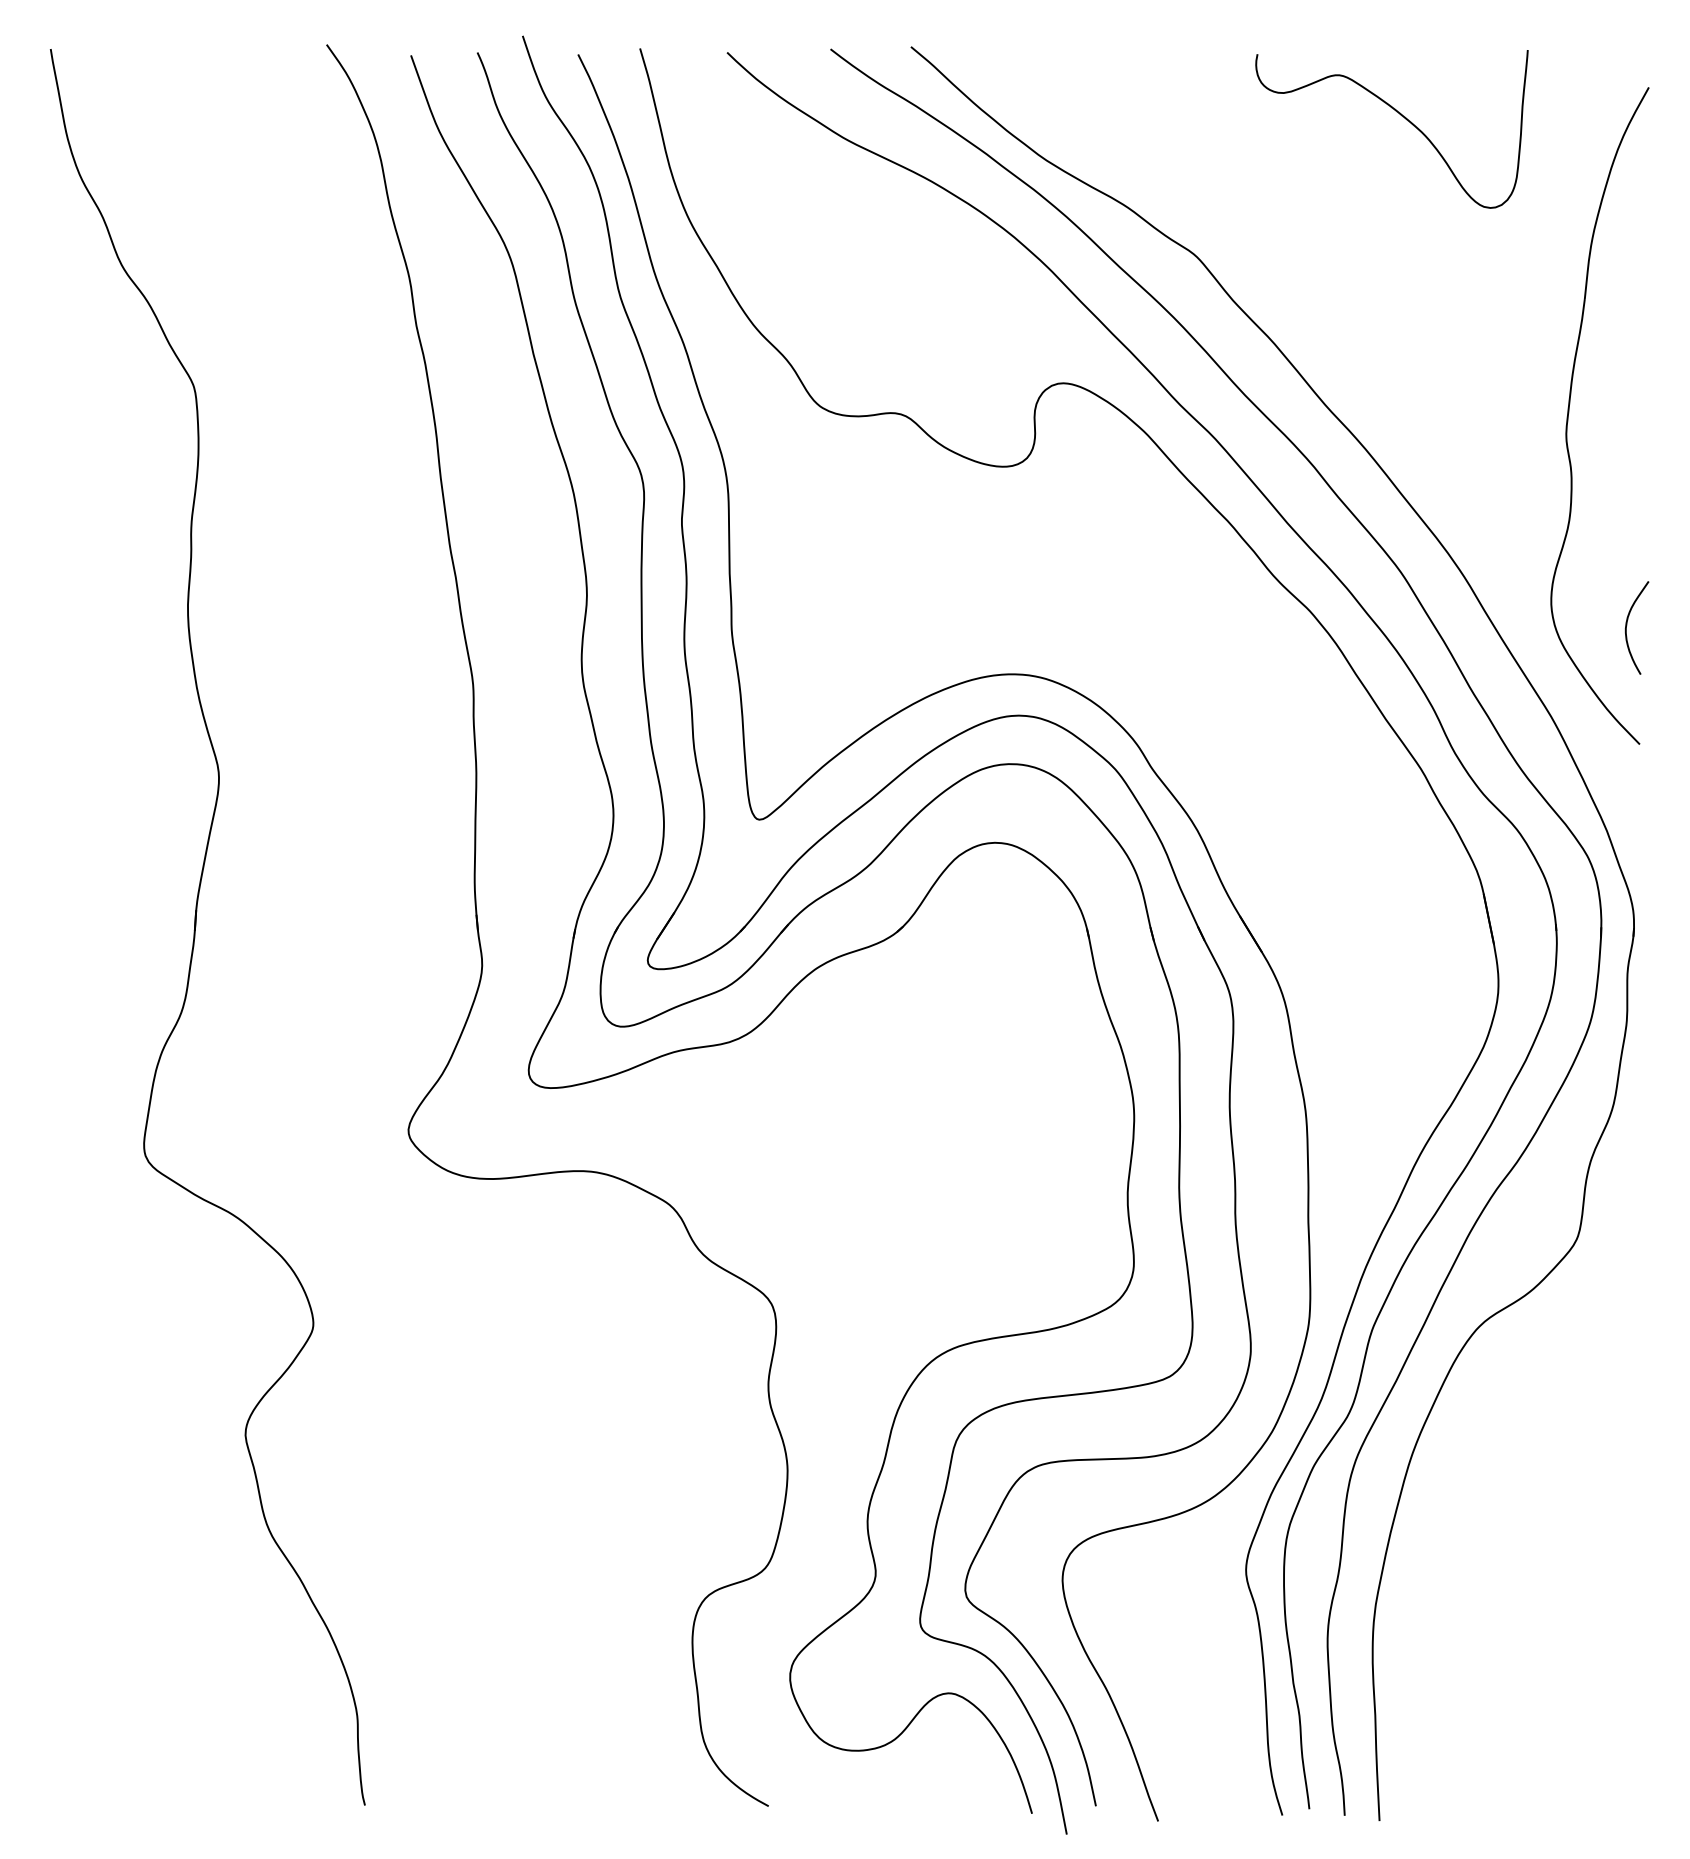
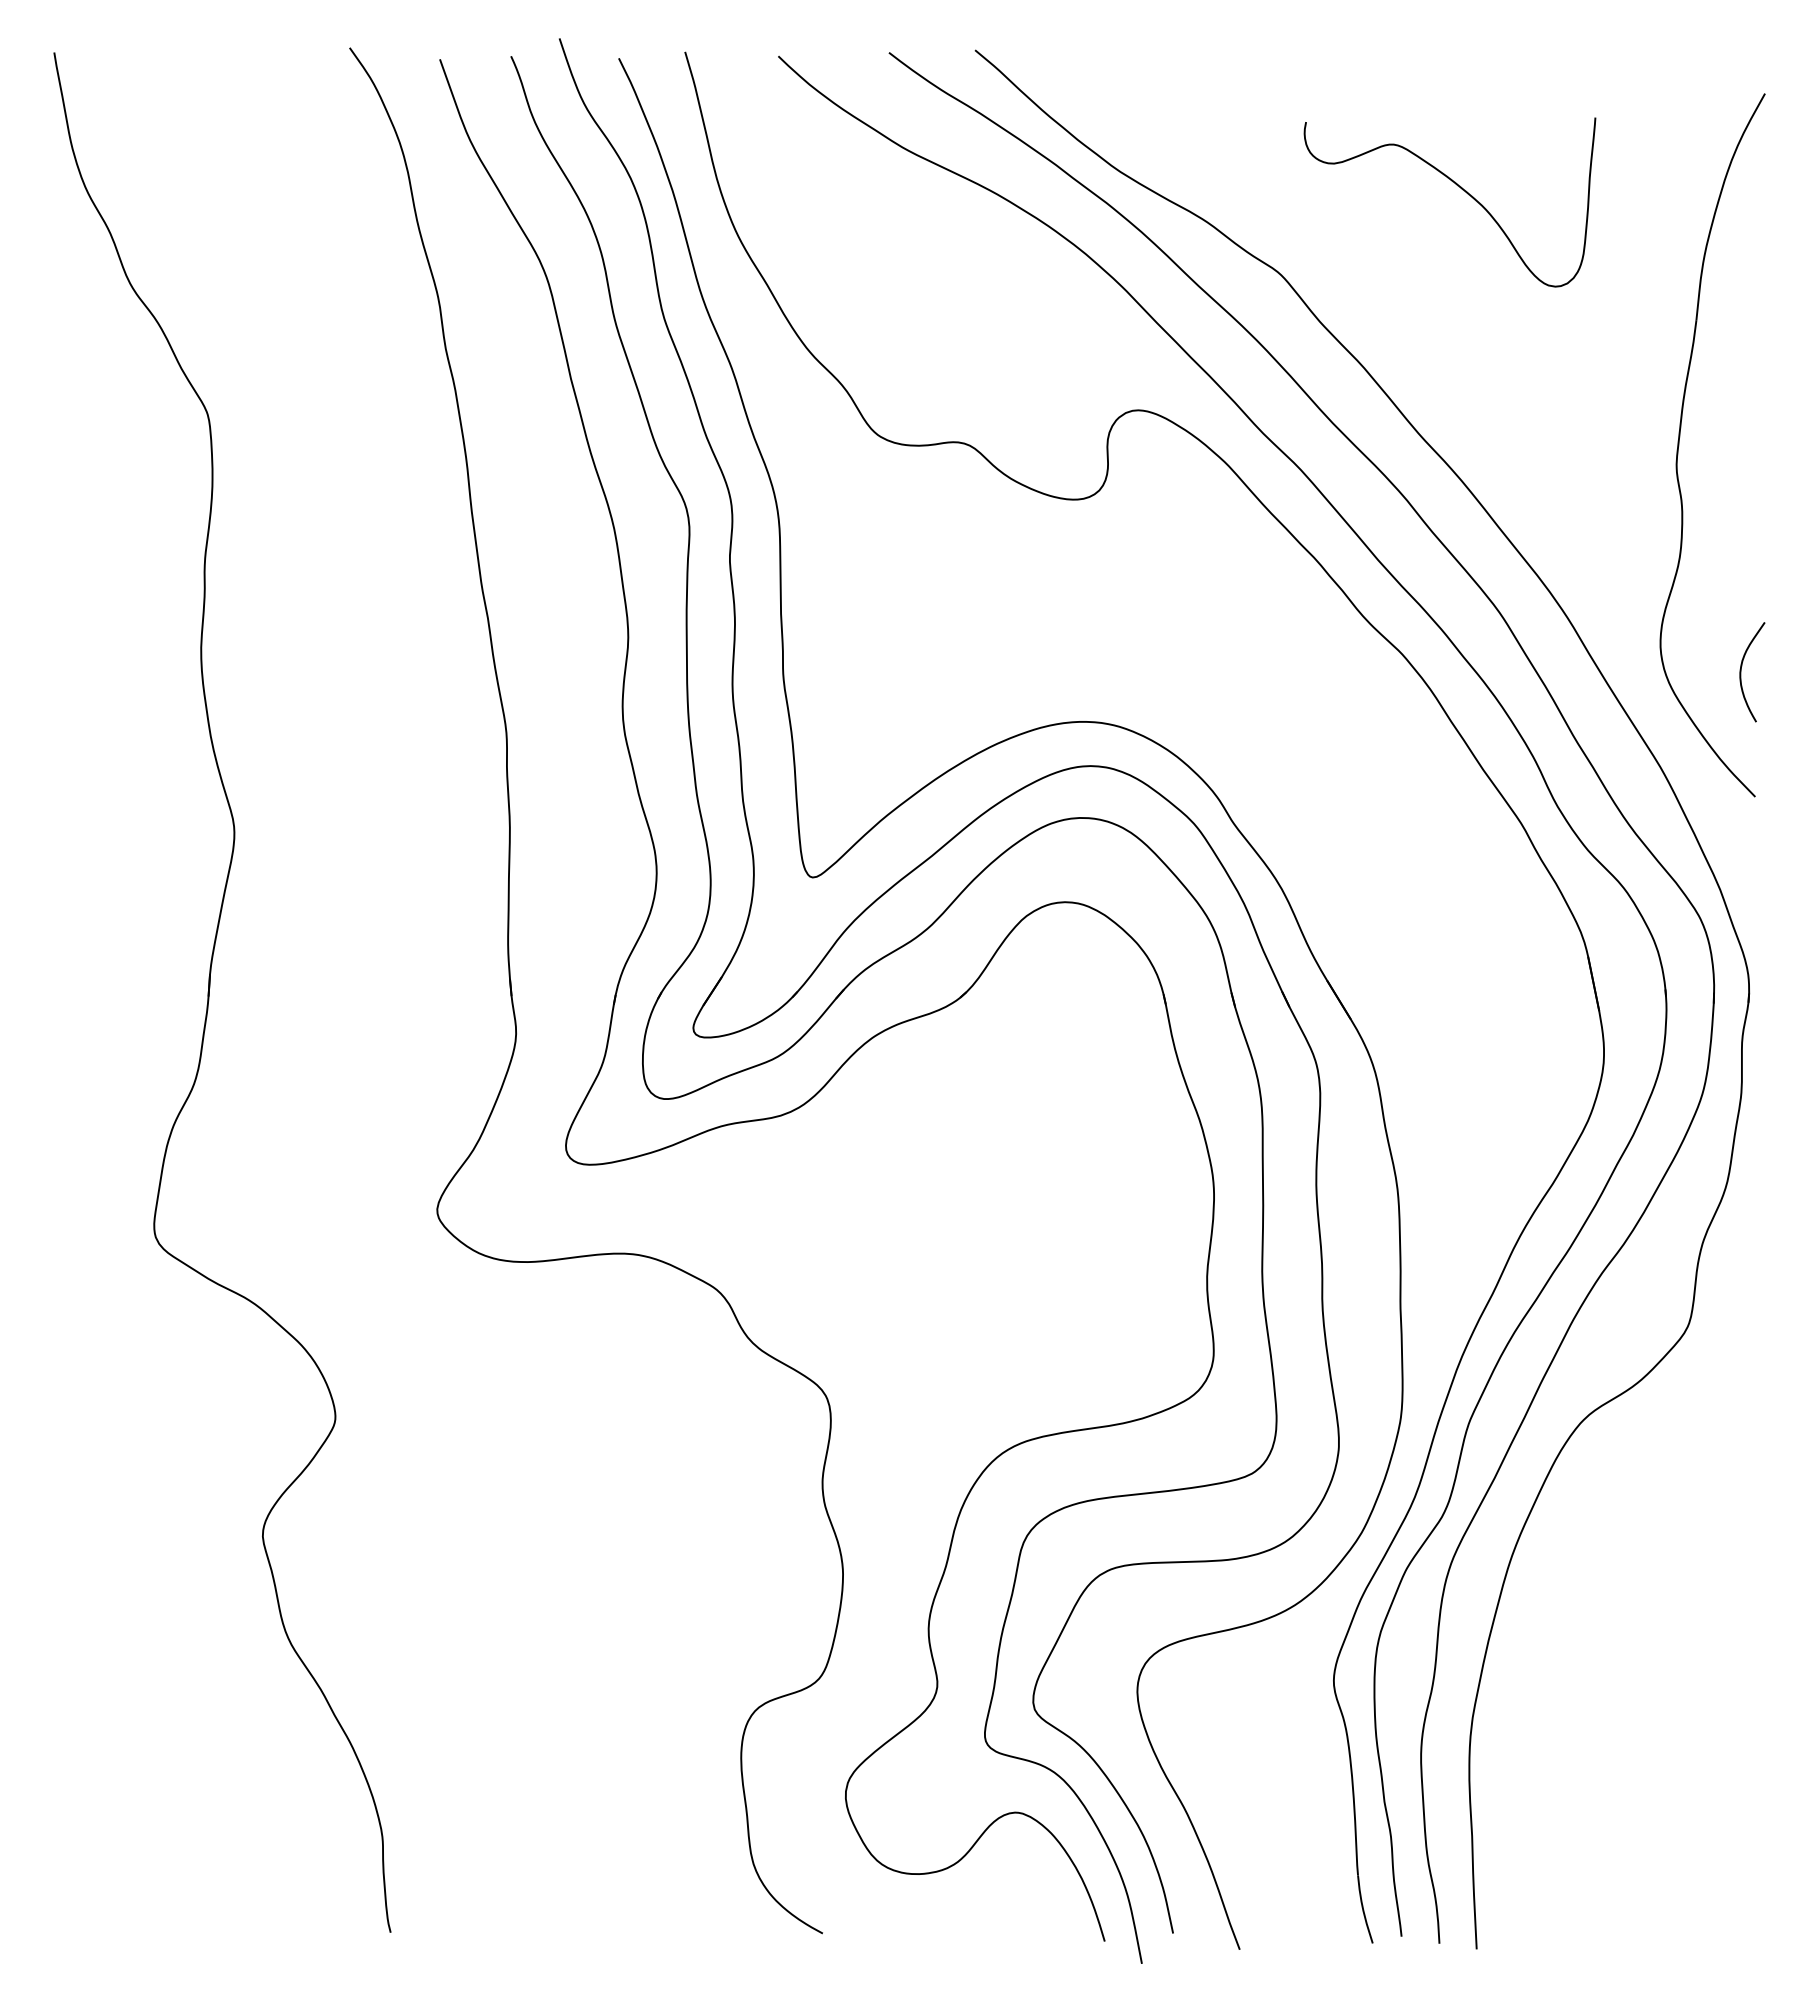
curve: (1402, 117) -> (1461, 189), moved

